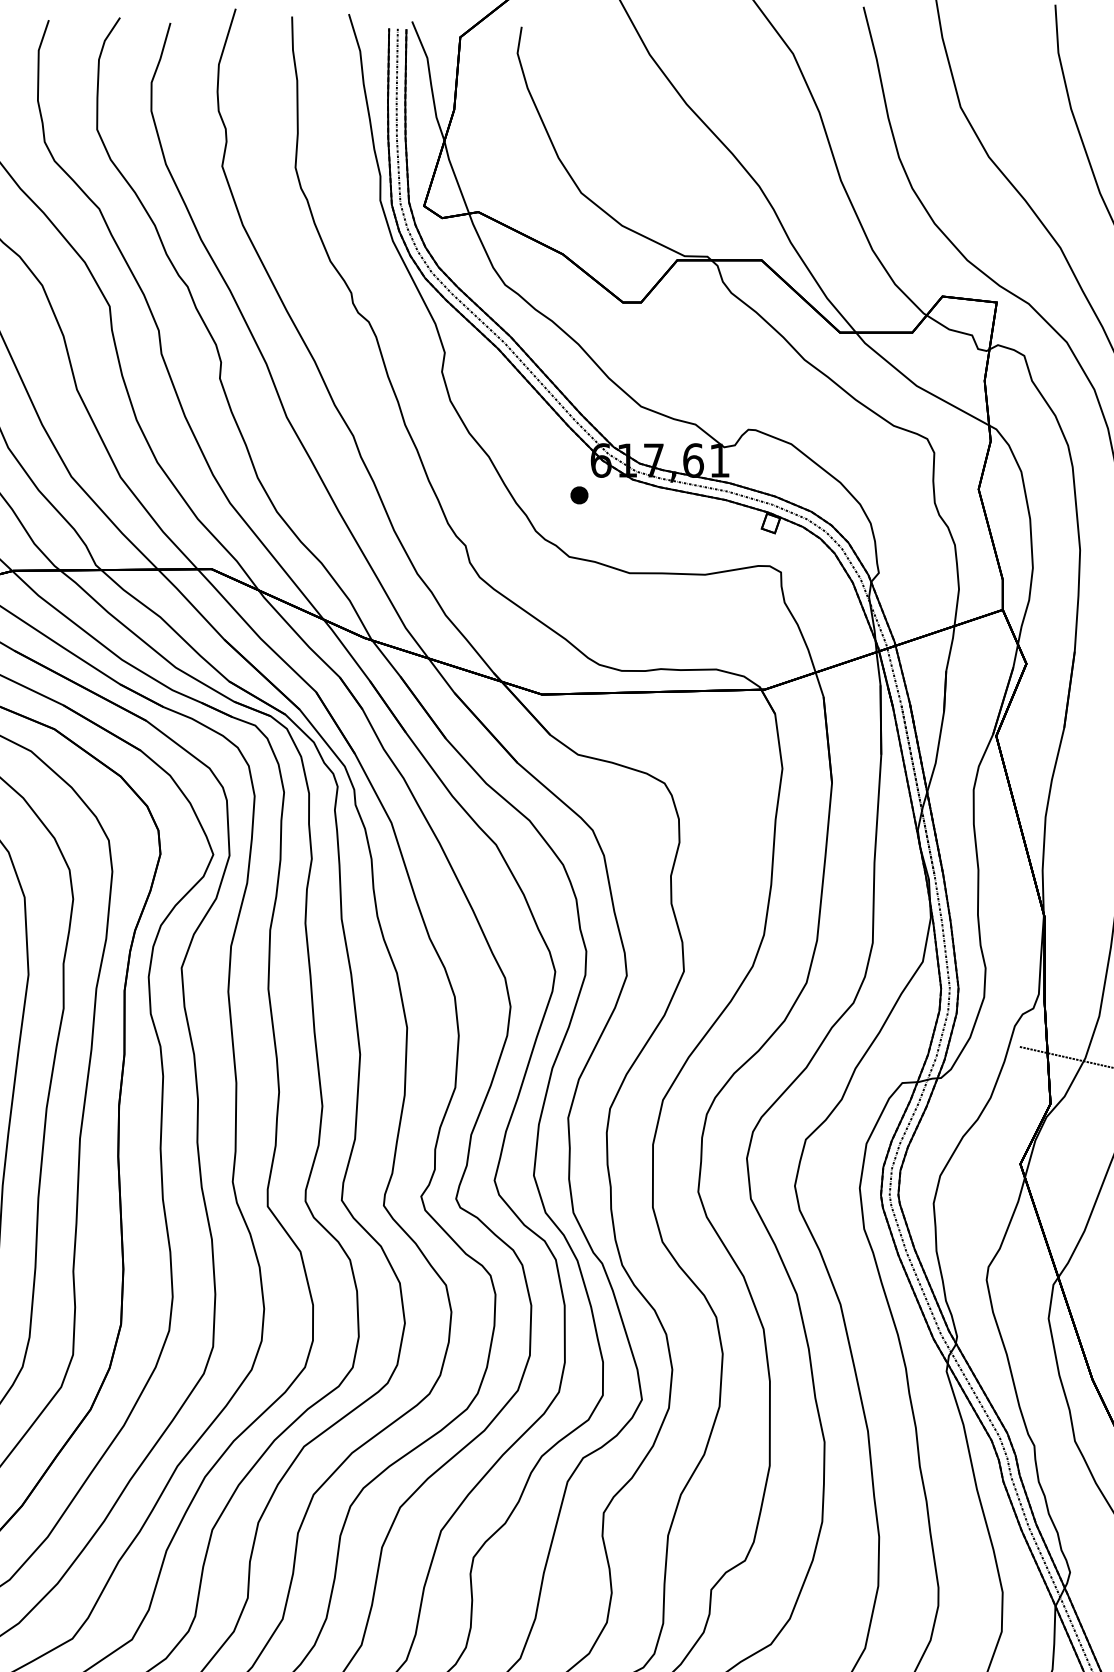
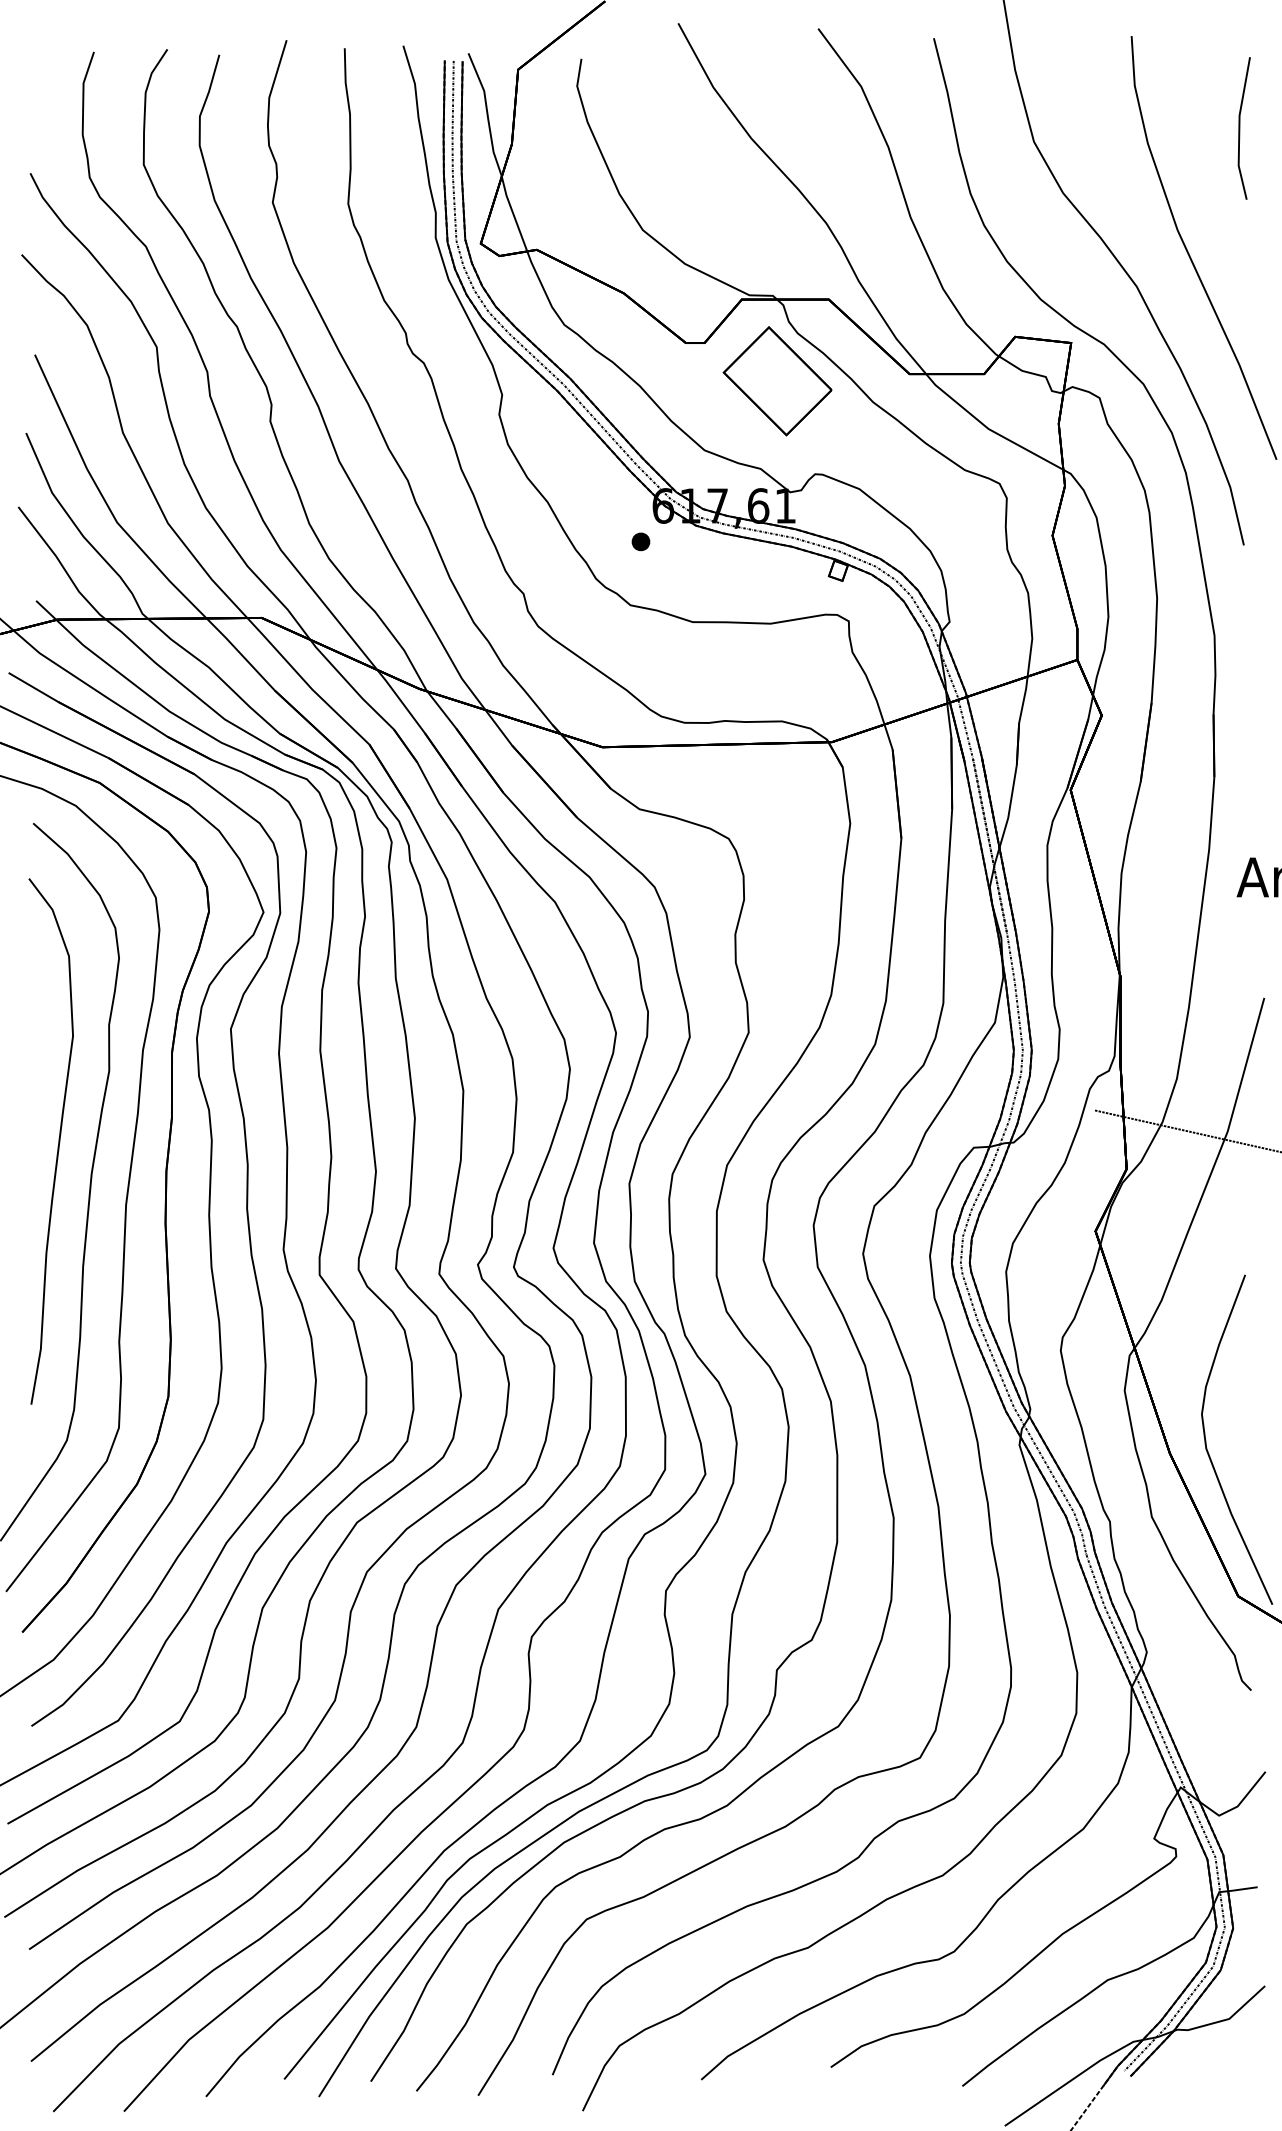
part: (711, 339) -> (777, 381), added

